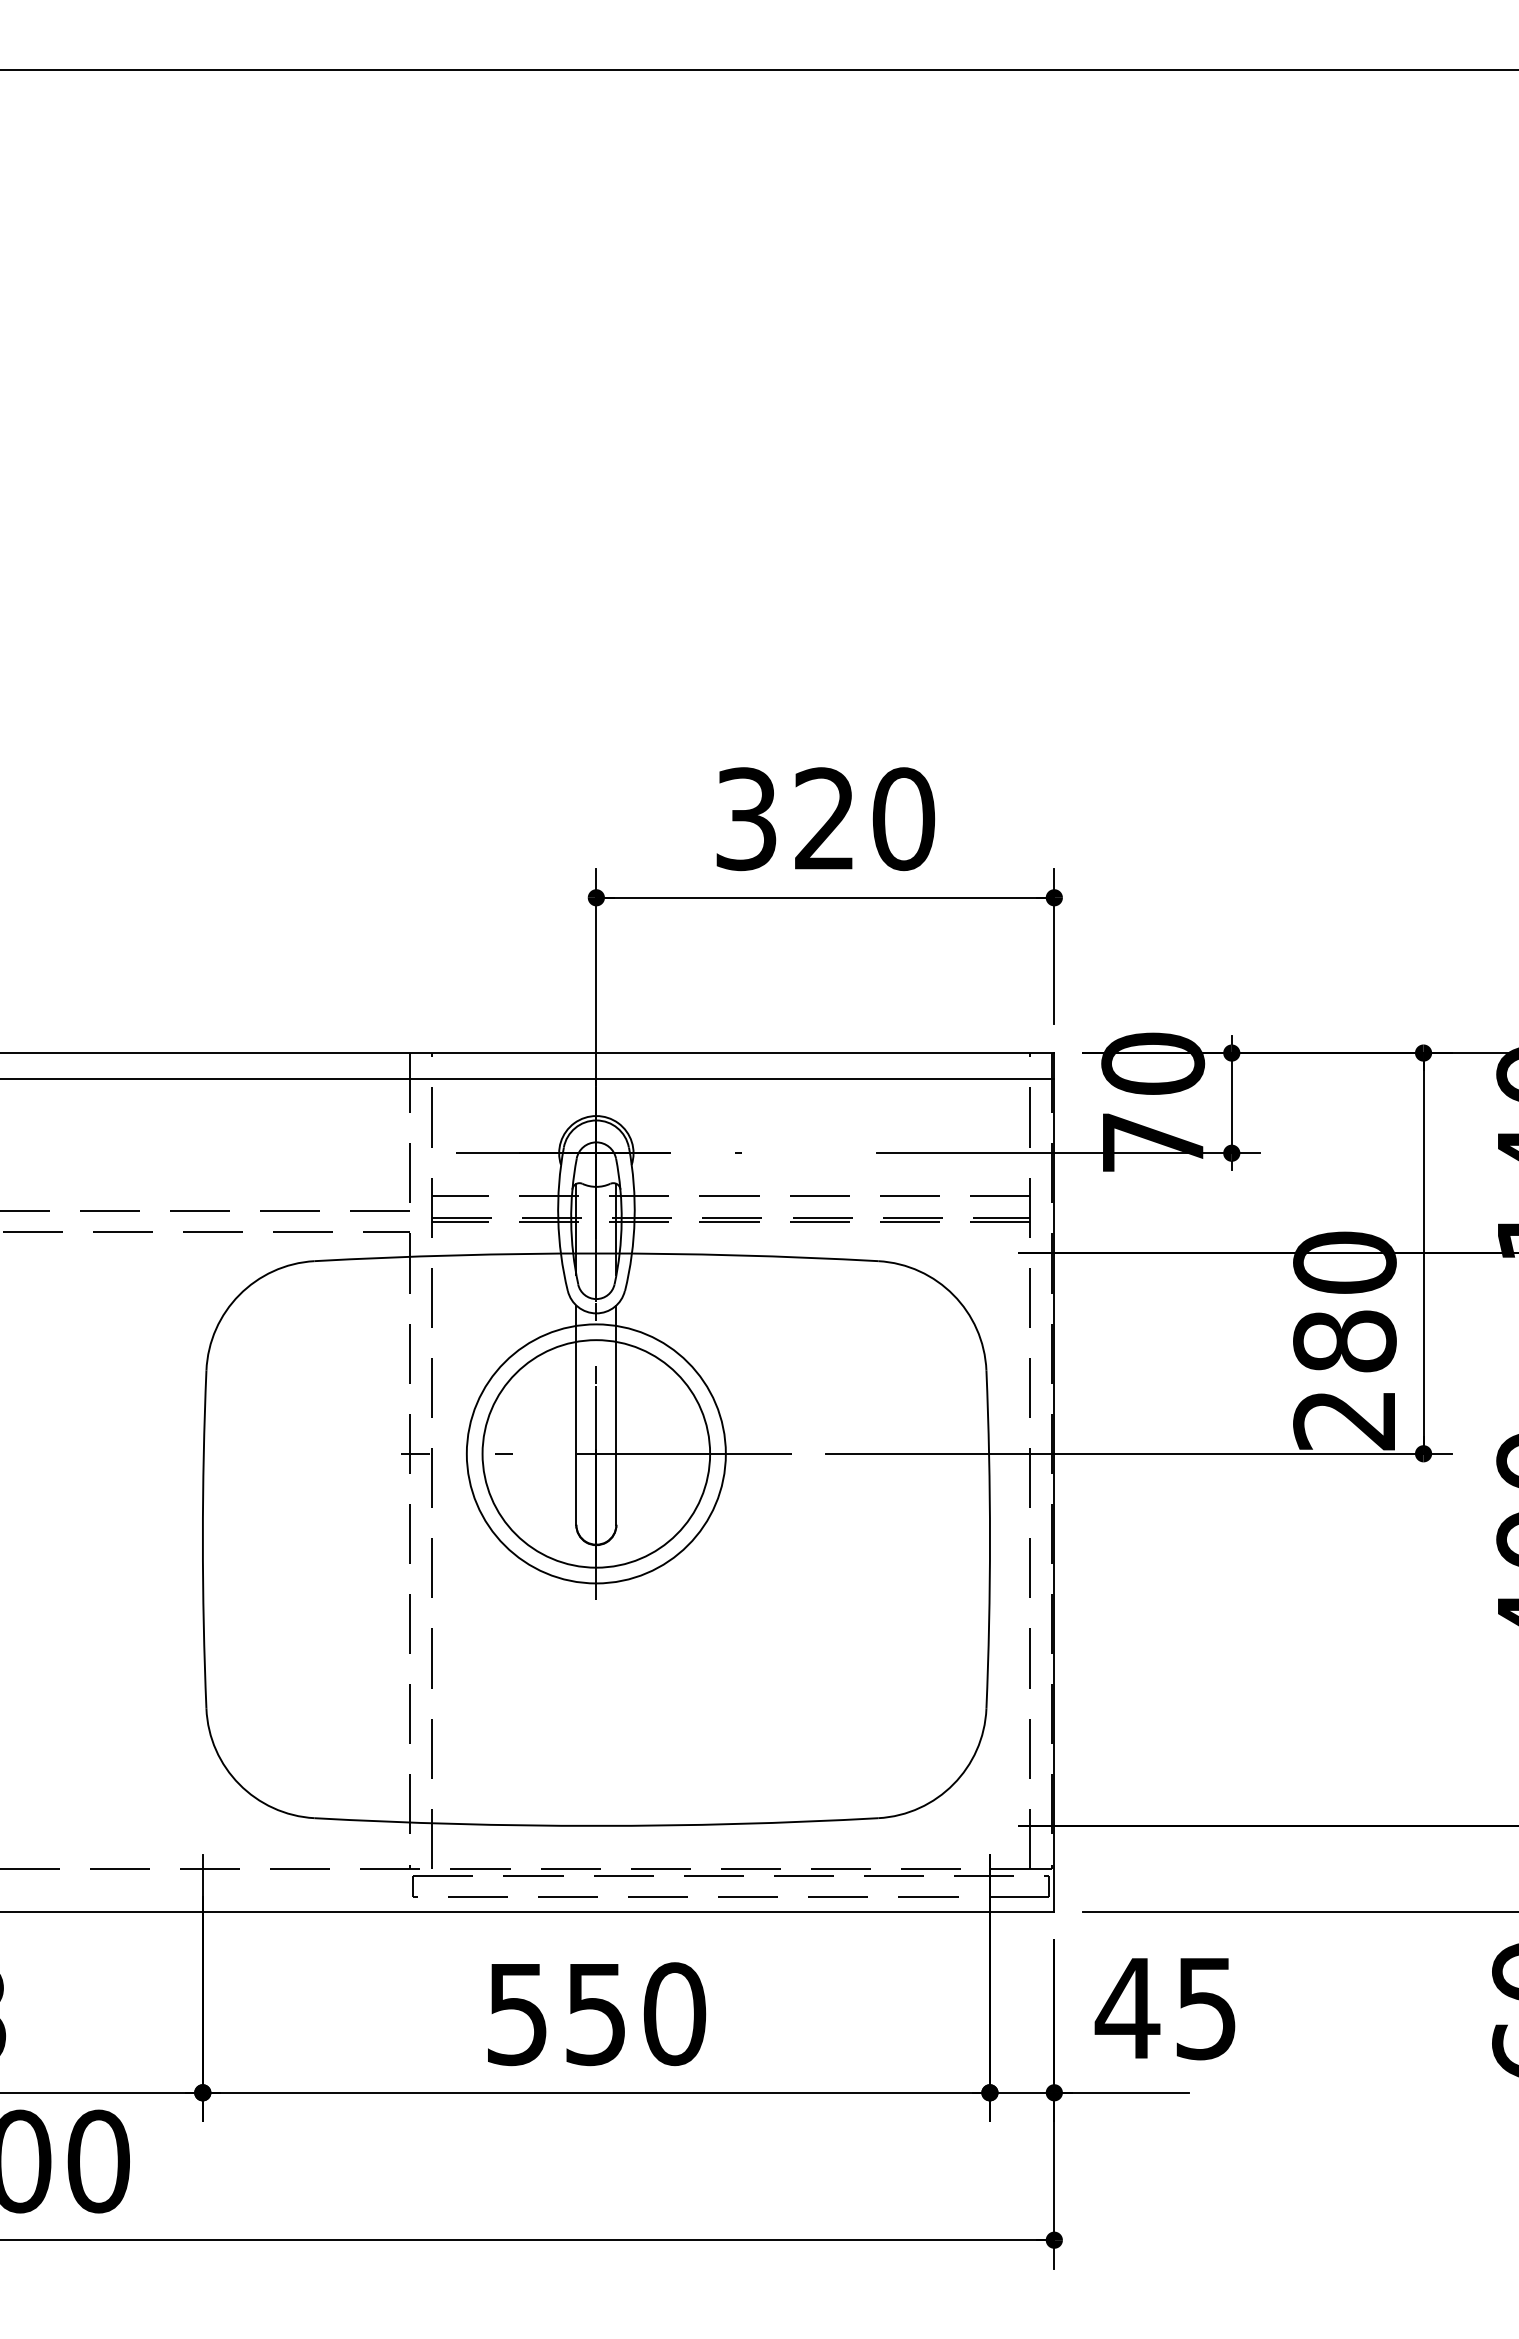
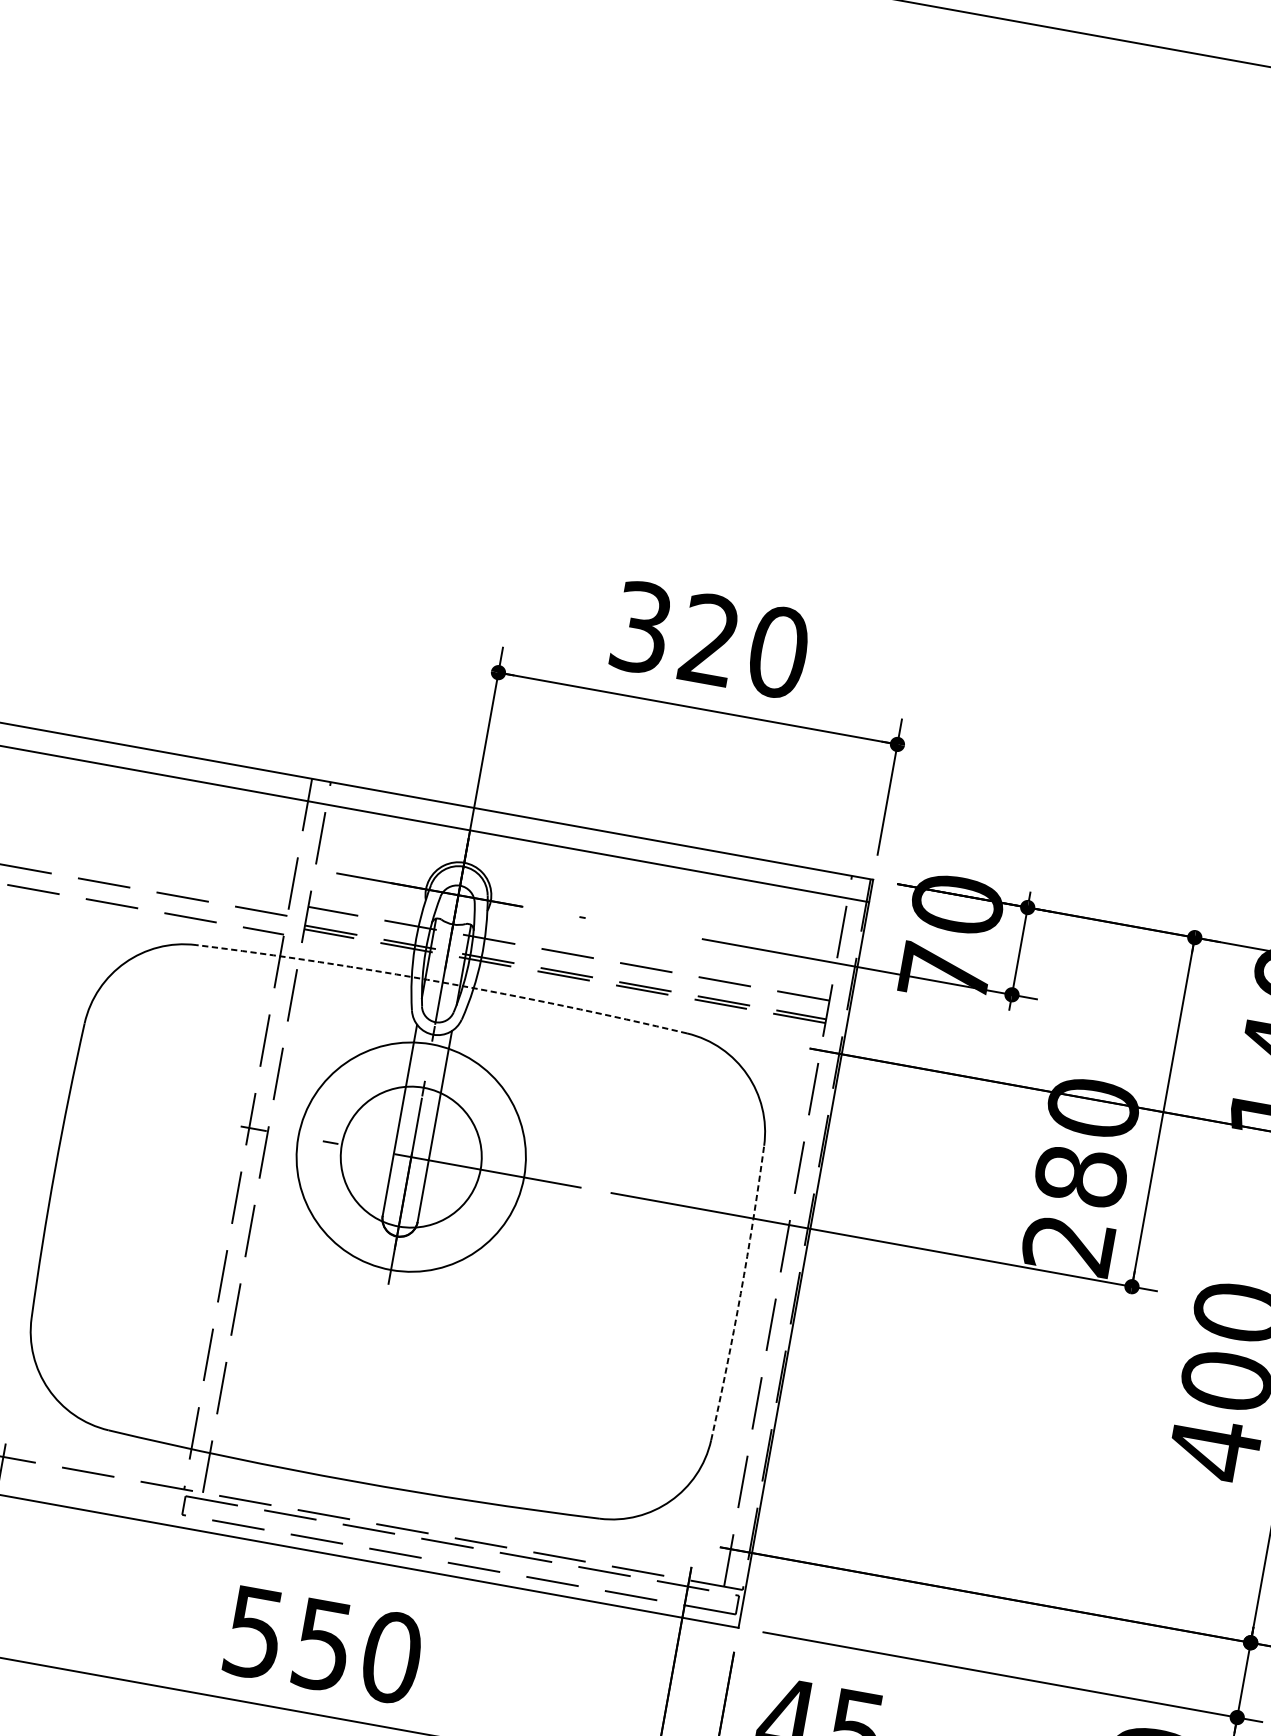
arc: (596, 1253) -> (442, 982), solid -> dashed
circle: (596, 1453) -> (411, 1156), size x0.7
arc: (990, 1539) -> (741, 1293), solid -> dashed

